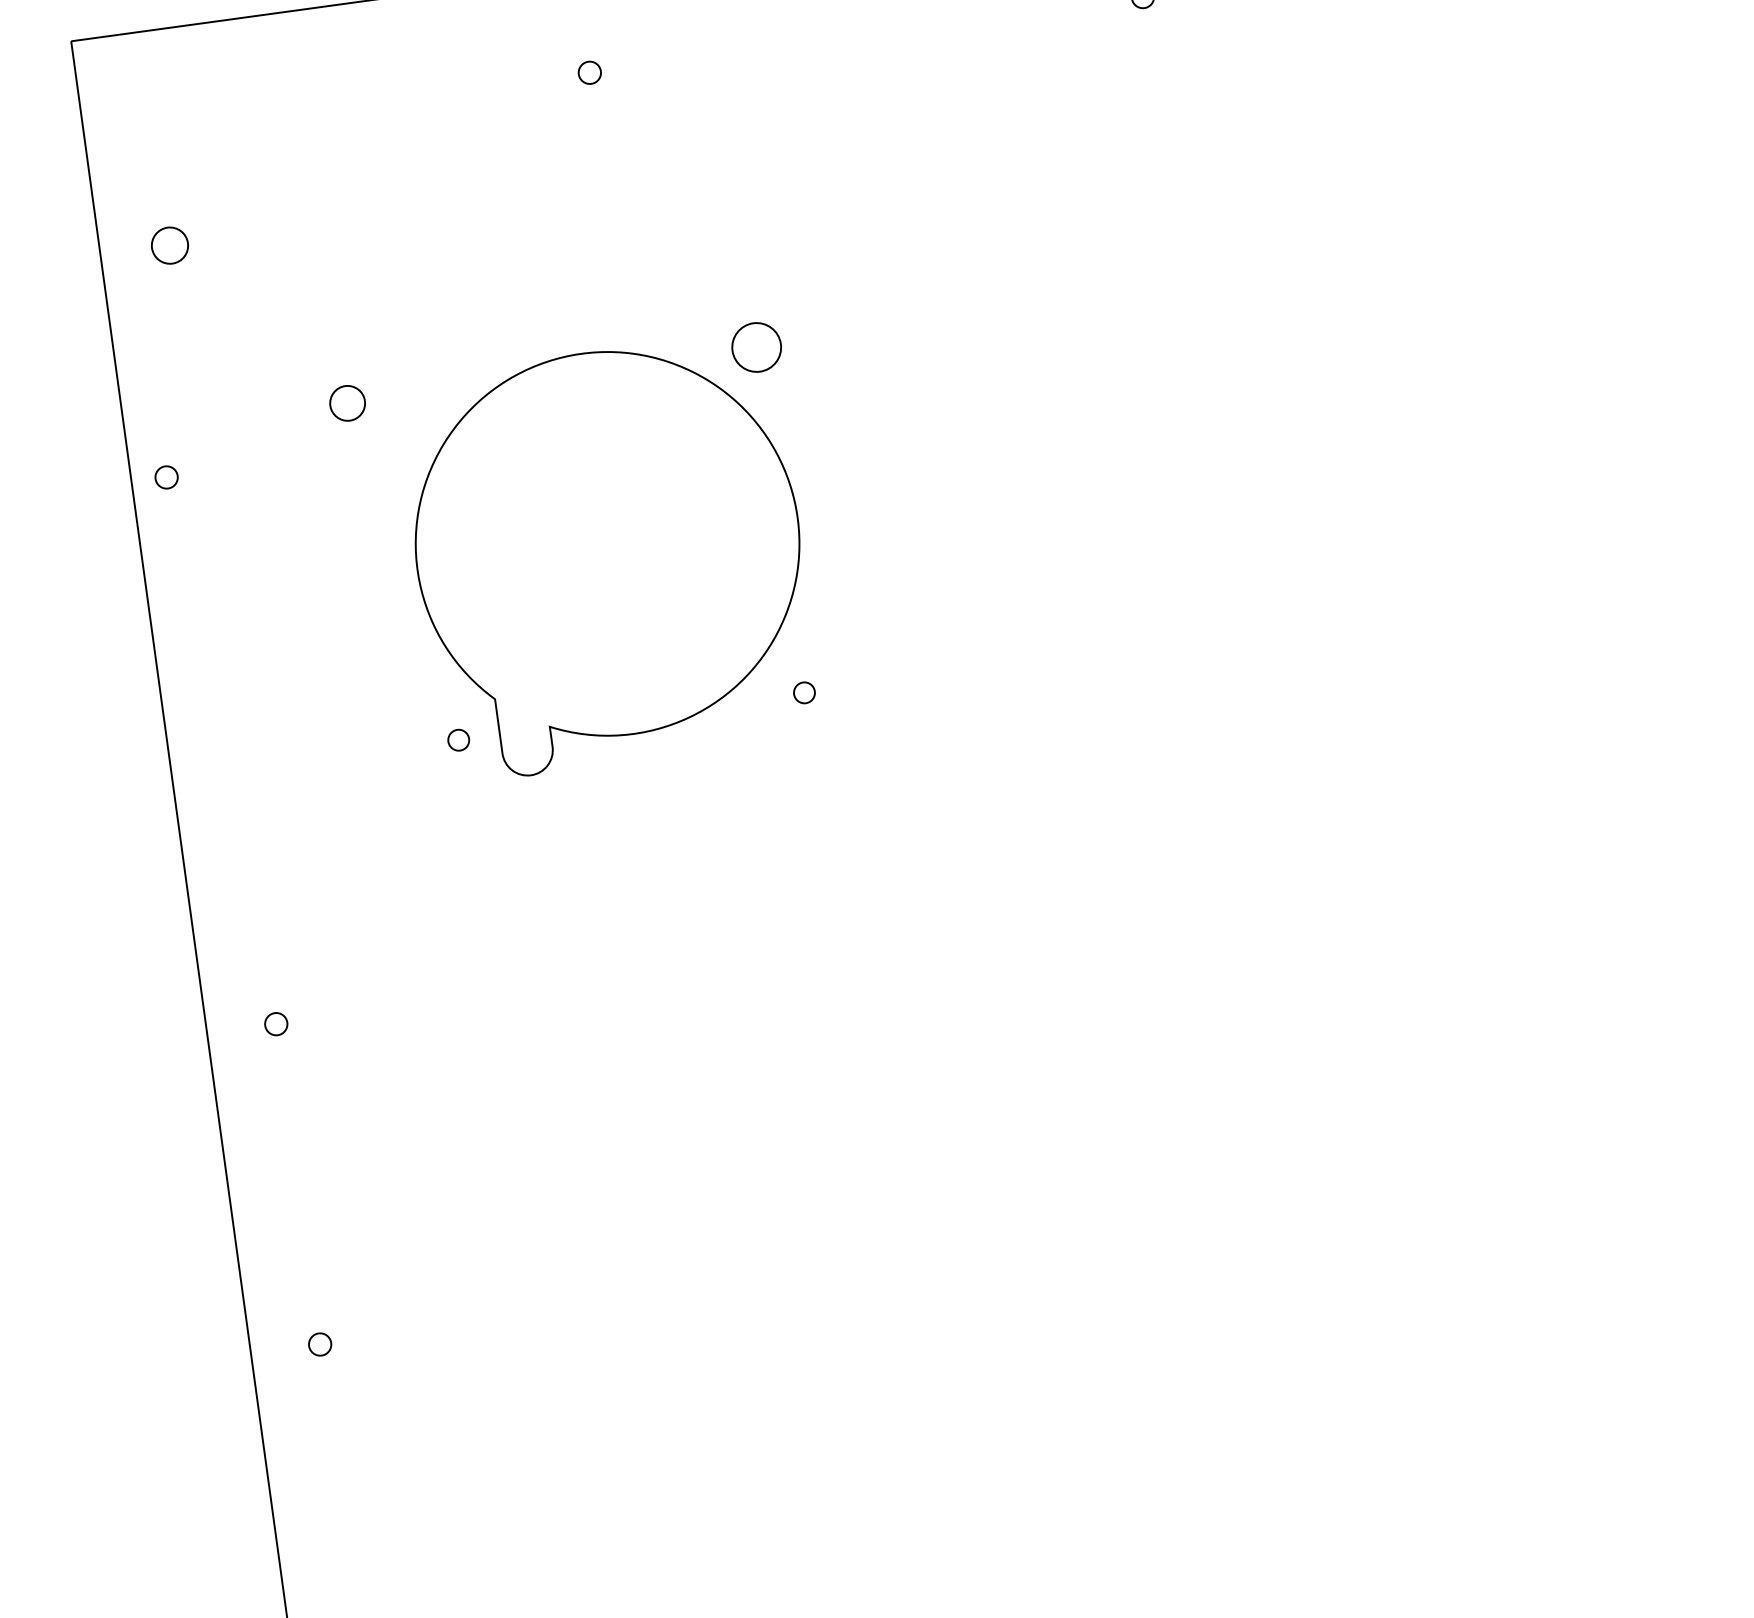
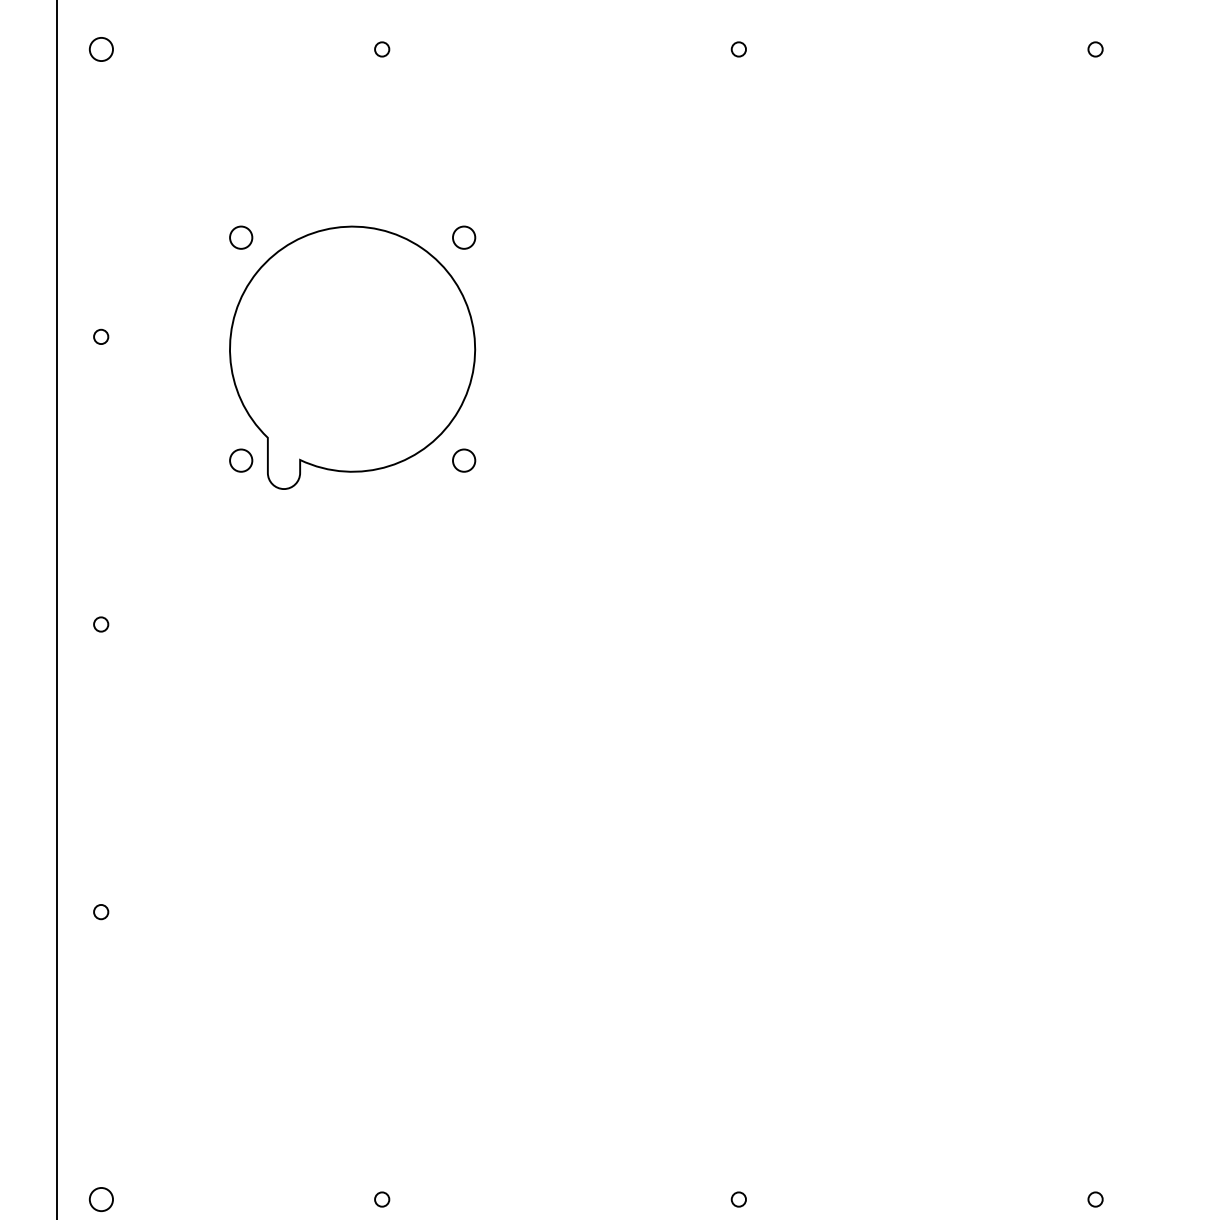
circle: (168, 245) -> (100, 49), moved
circle: (757, 346) -> (464, 237), size x0.71
circle: (348, 402) -> (241, 237), moved
circle: (167, 476) -> (101, 336), moved
circle: (804, 692) -> (464, 460), size x1.67
circle: (459, 740) -> (241, 460), size x1.67
circle: (320, 1345) -> (101, 912), moved

